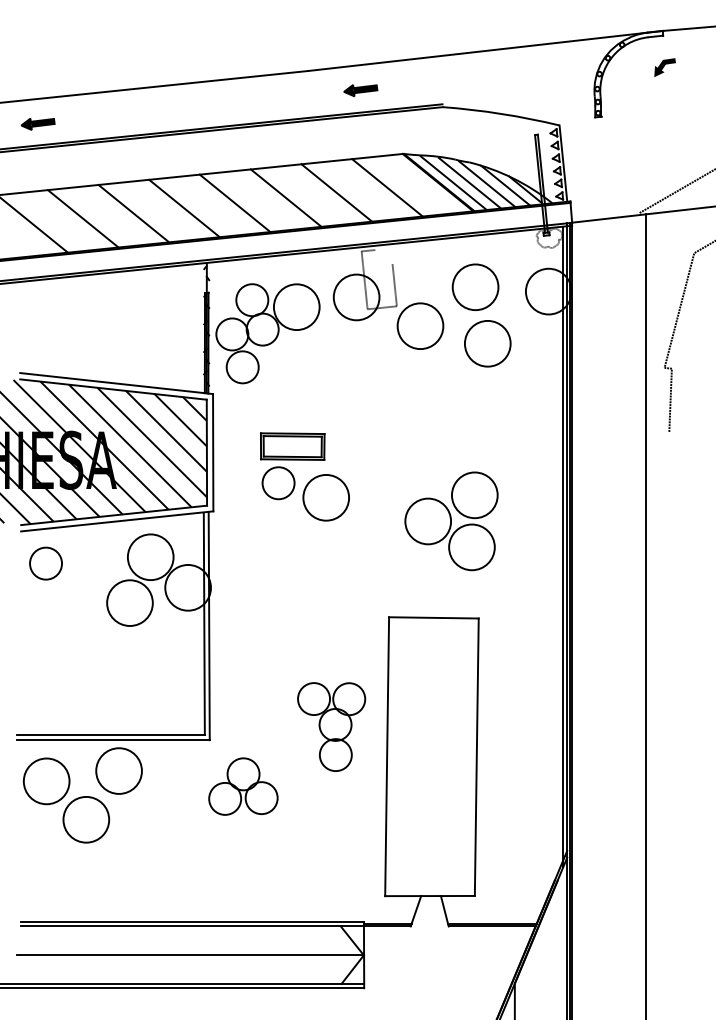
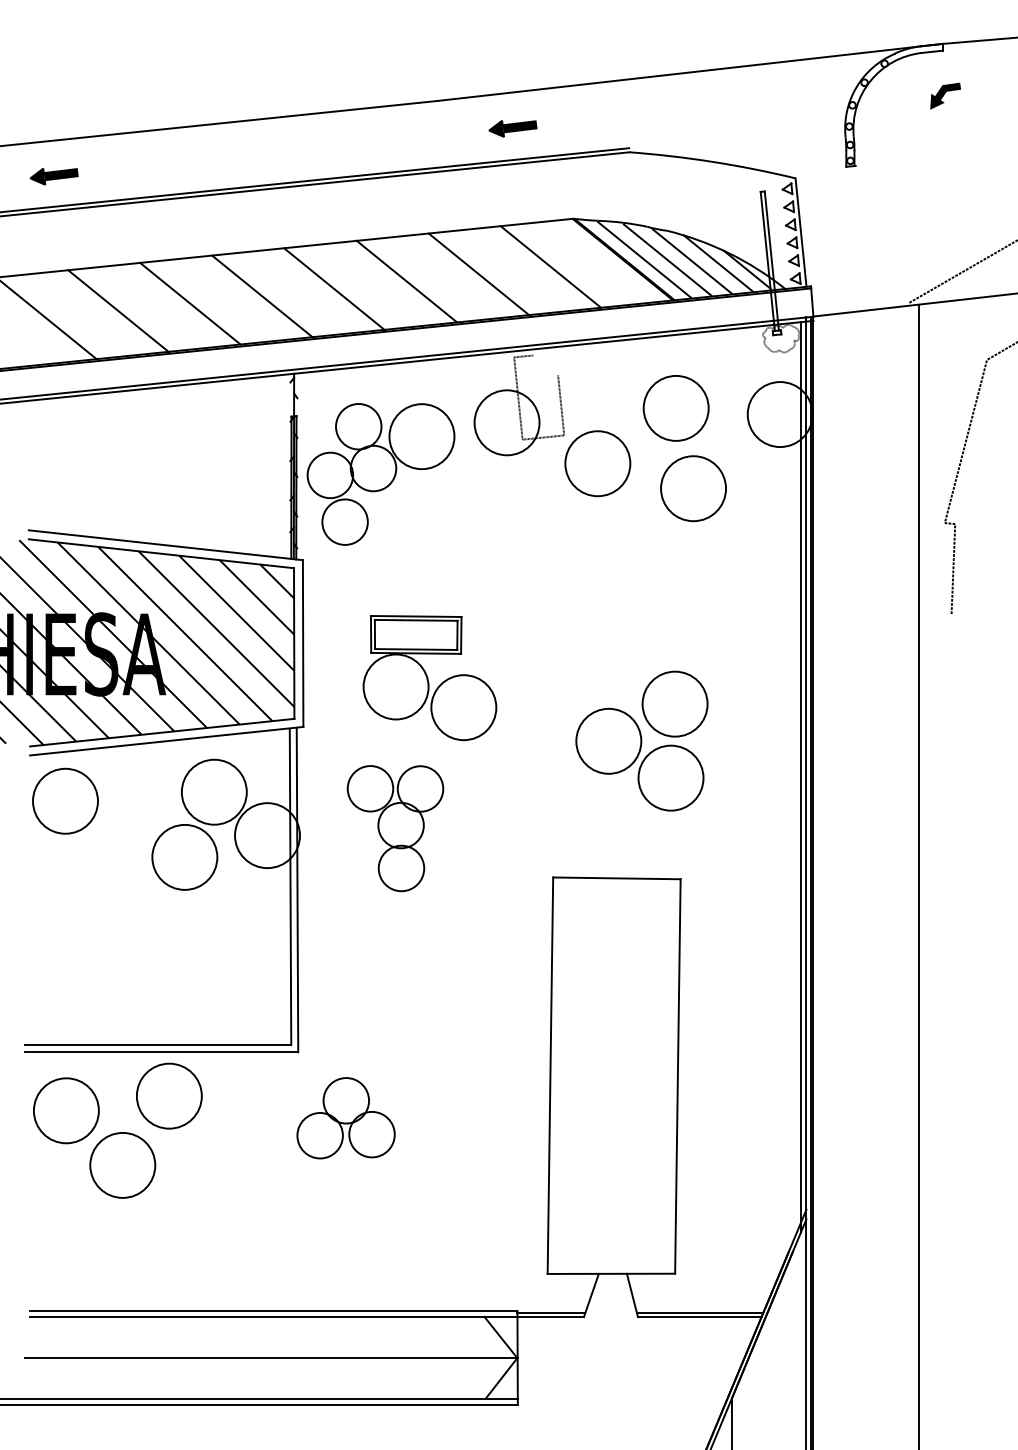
circle: (278, 482) -> (395, 686), size x1.43
circle: (46, 563) -> (65, 800), size x1.43
part: (331, 726) -> (395, 828), moved

